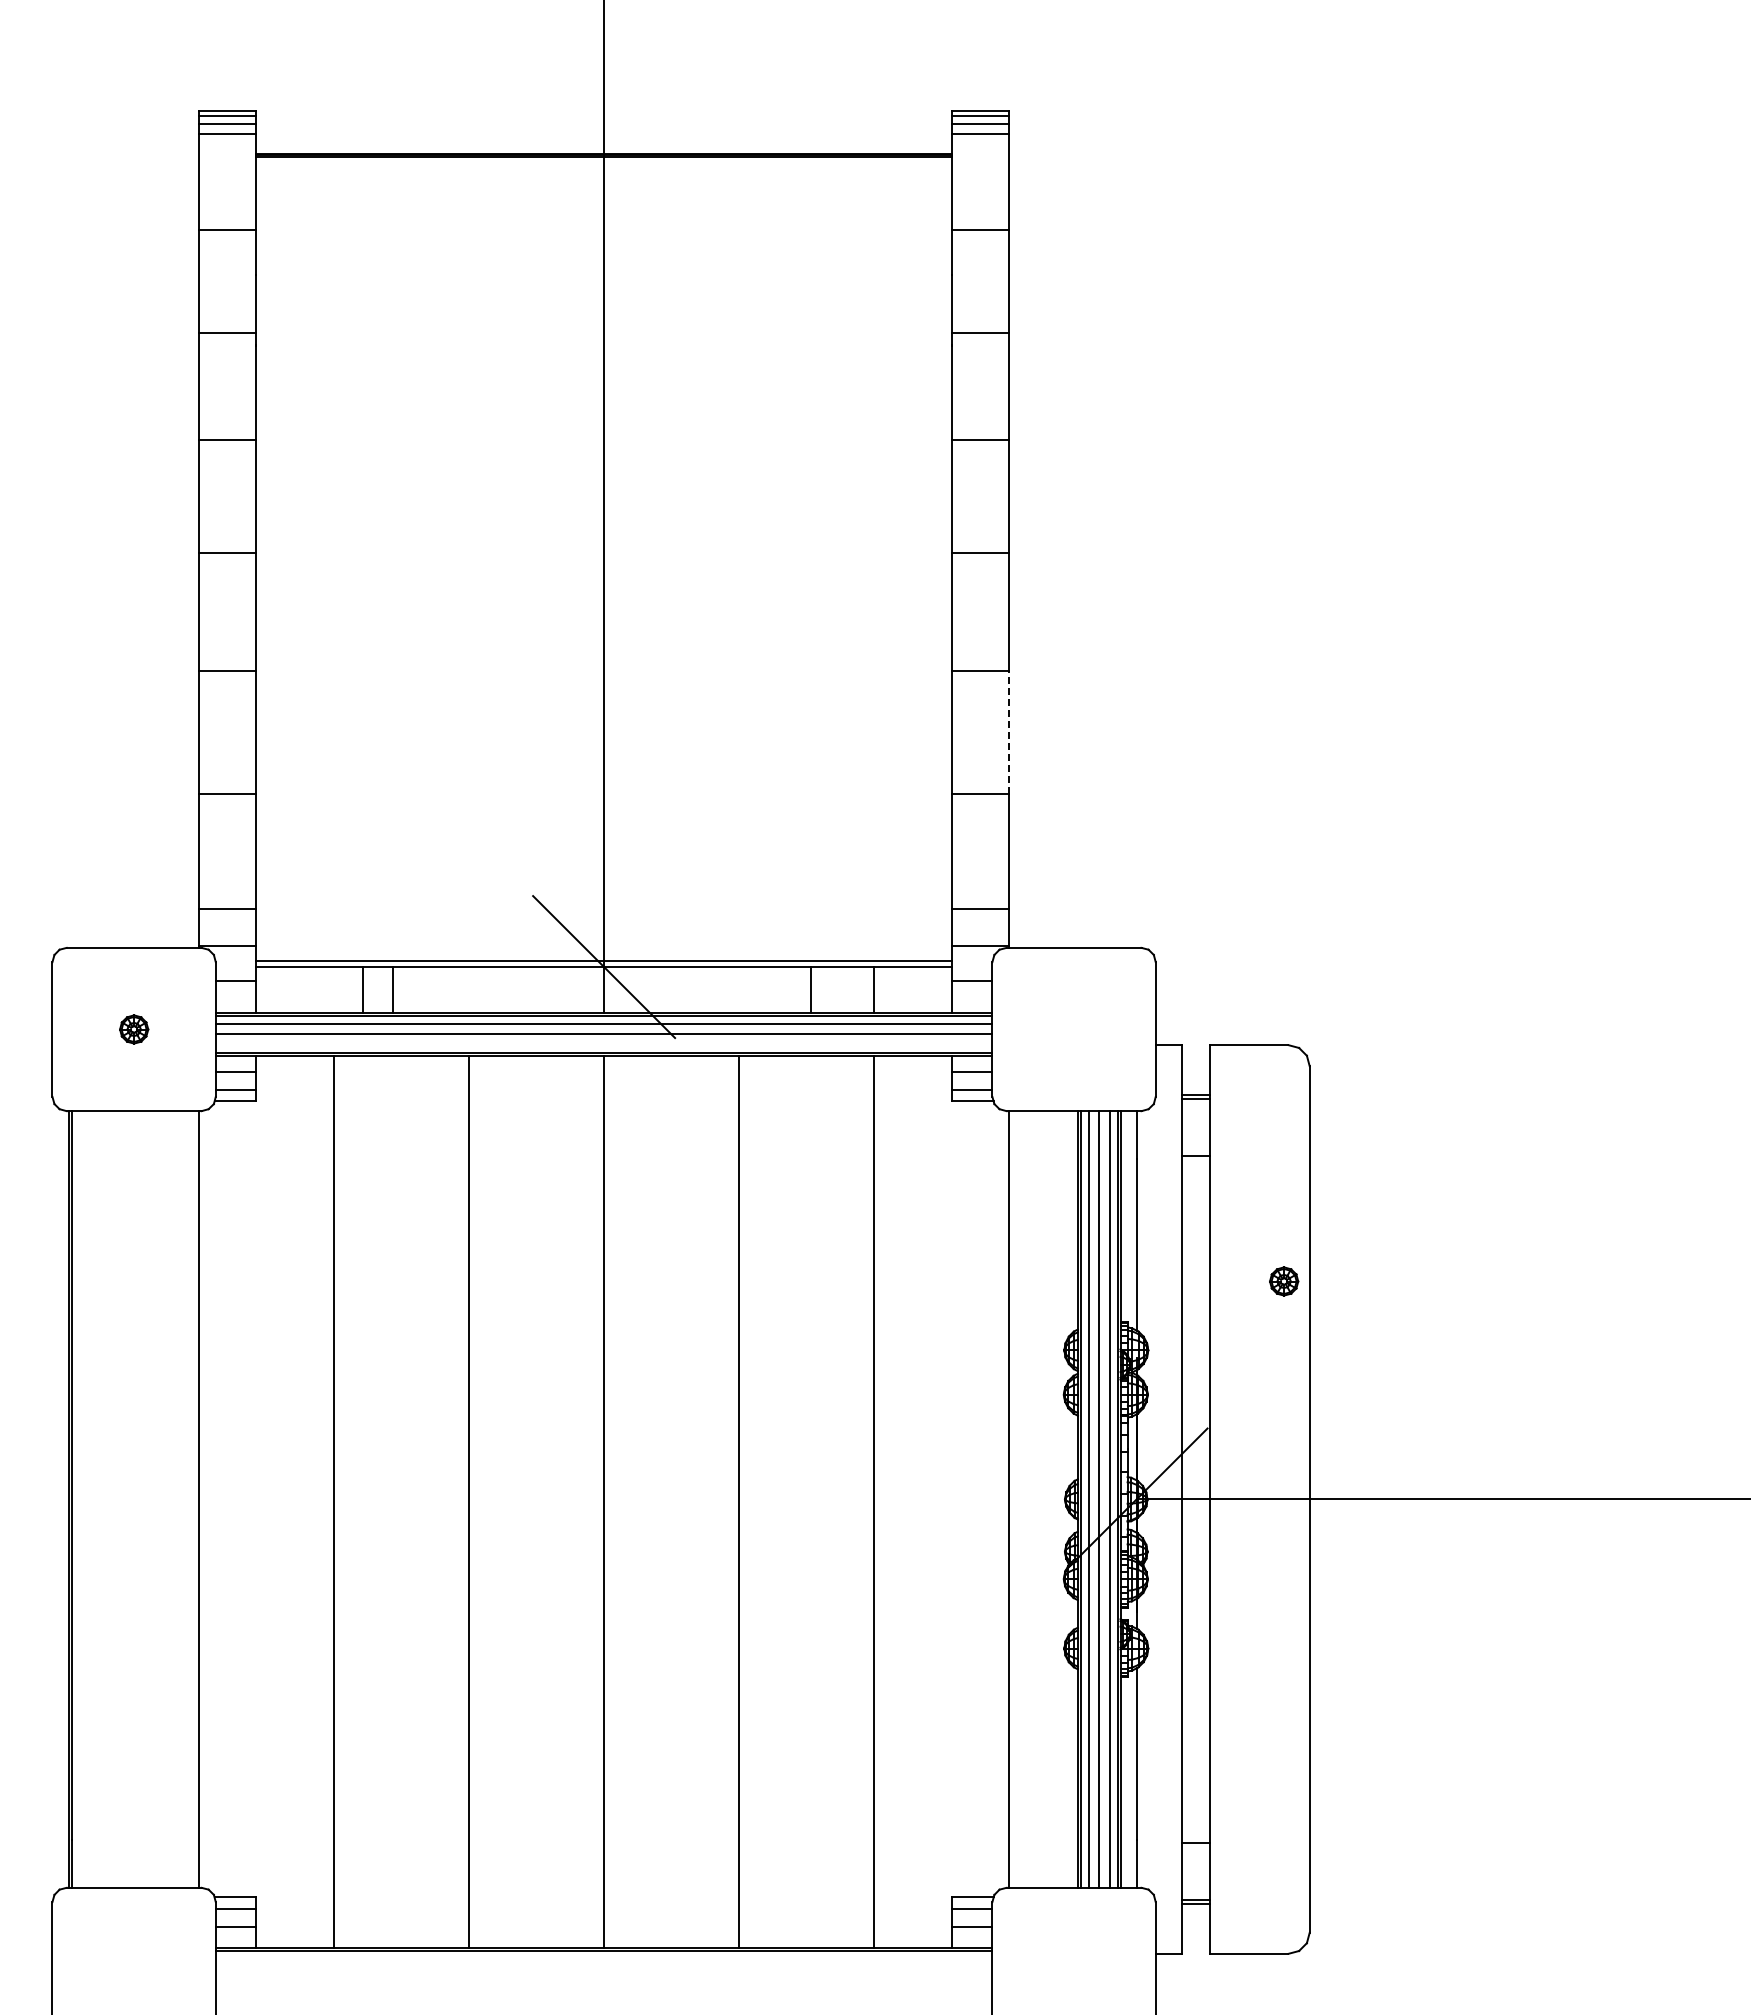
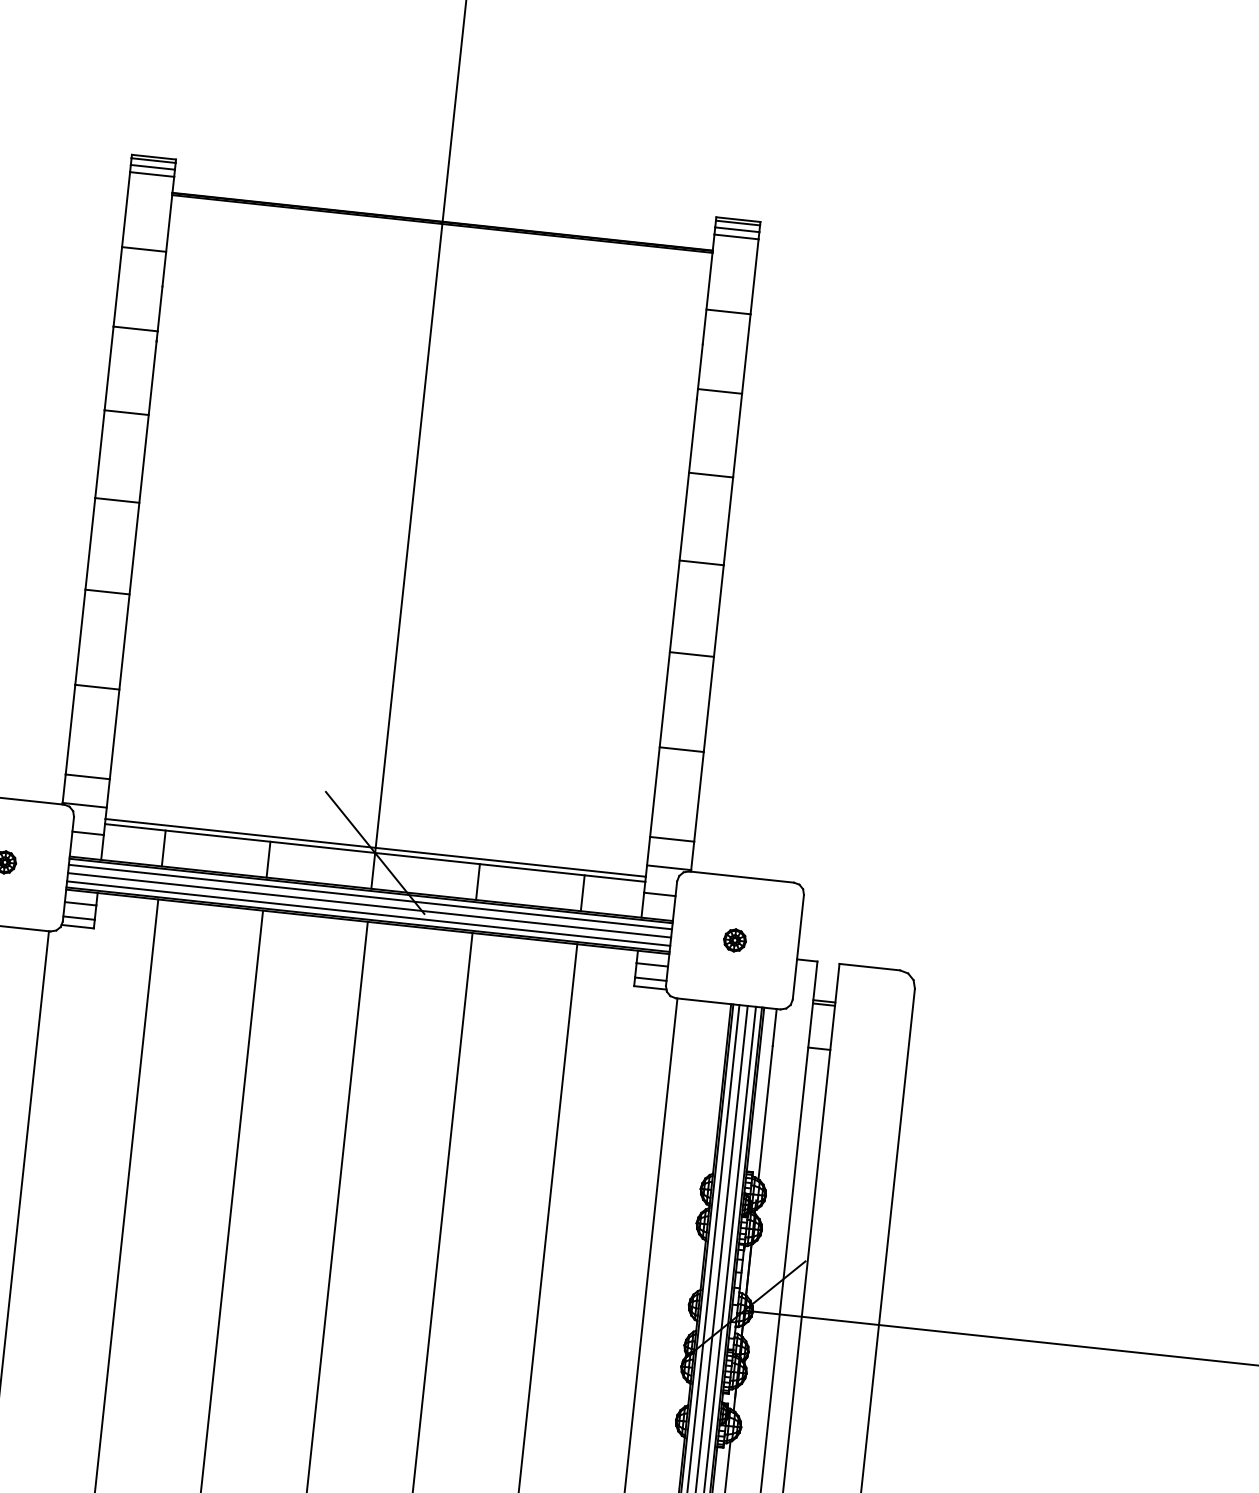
line: (1008, 732) -> (708, 704), dashed -> solid
line: (363, 990) -> (268, 859), moved
line: (393, 990) -> (163, 848), moved
line: (810, 990) -> (477, 882), moved
line: (603, 1045) -> (368, 913), added
part: (1284, 1281) -> (735, 940), moved

